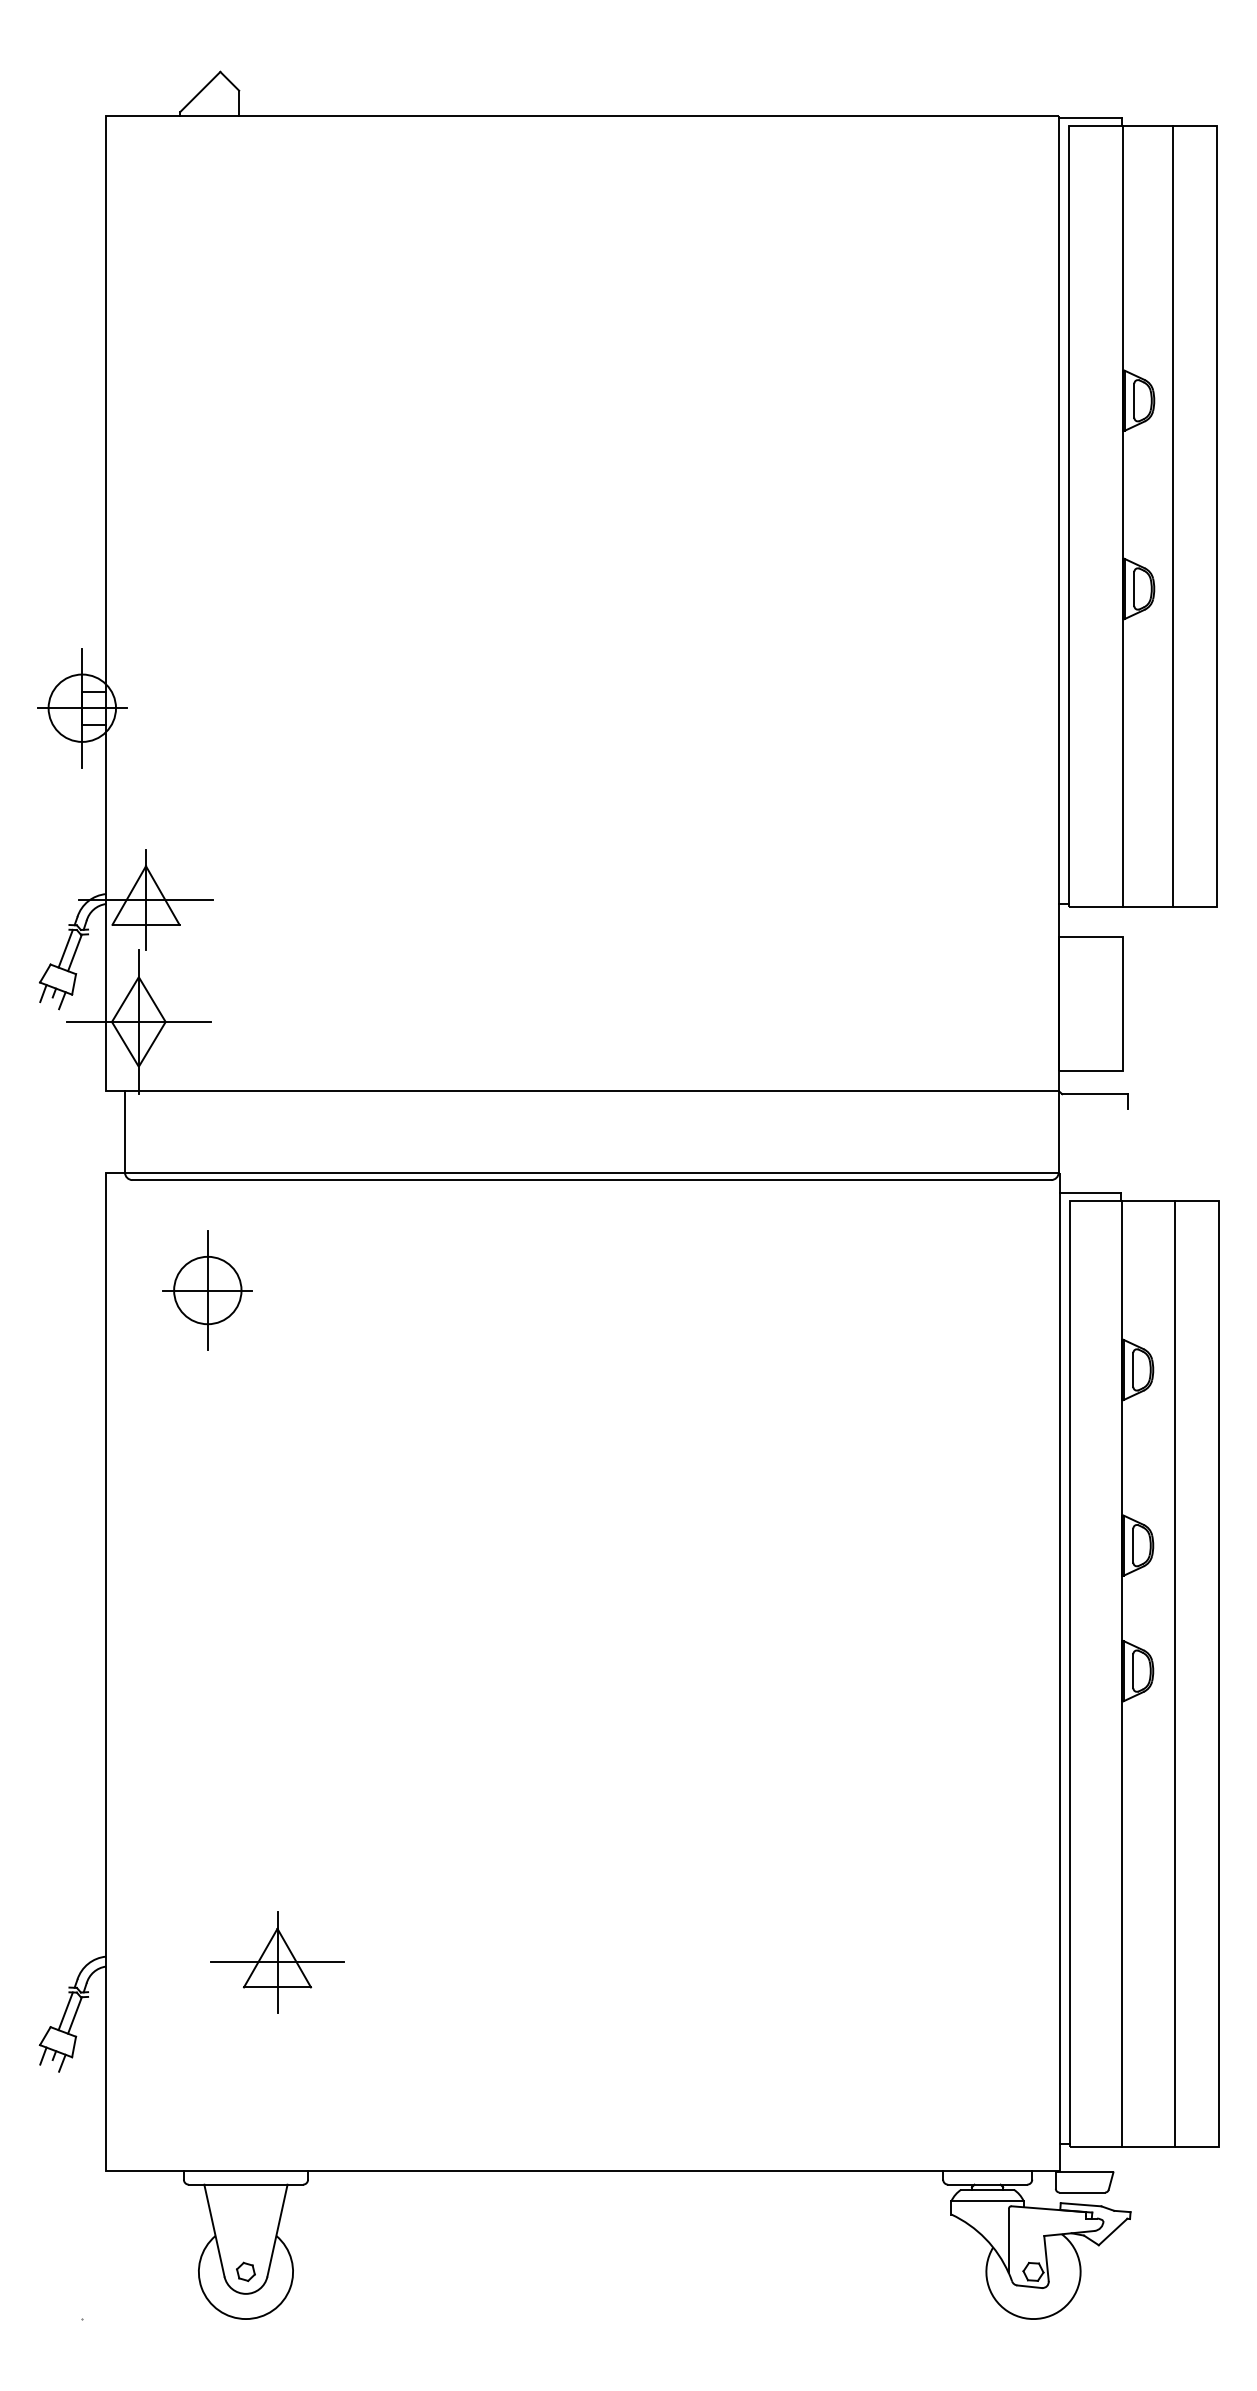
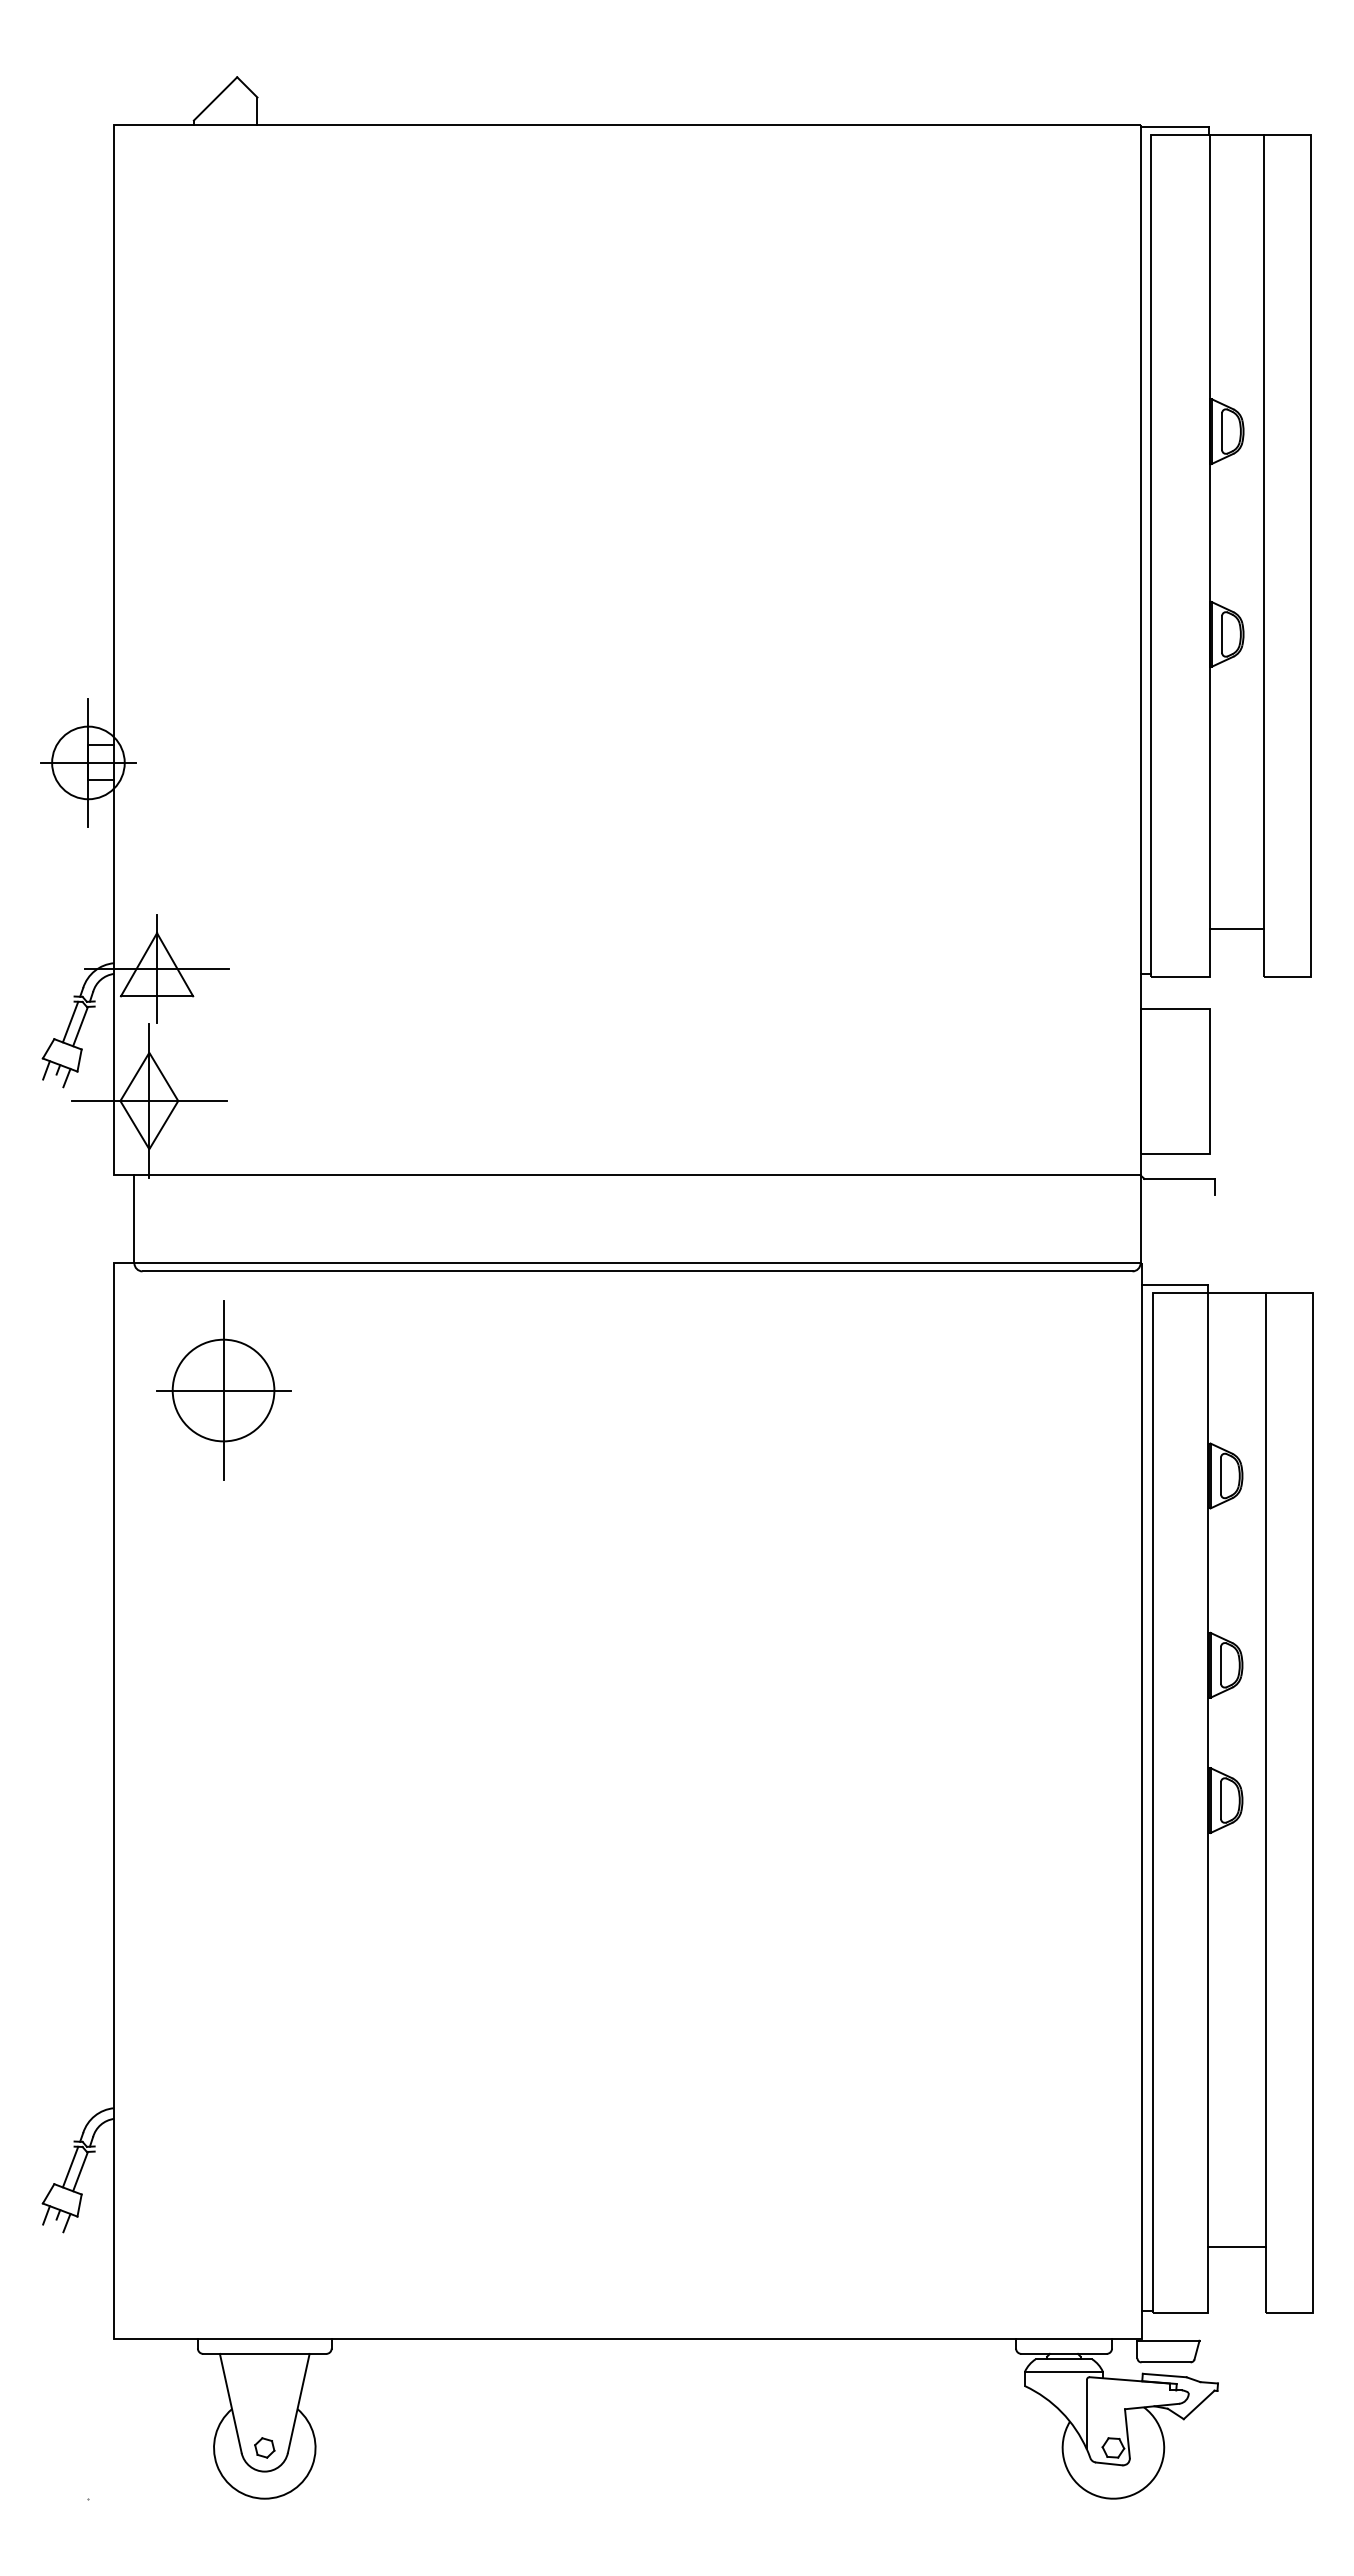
line: (1147, 906) -> (1236, 928), moved
part: (207, 1289) -> (223, 1389), size x1.4
part: (277, 1961) -> (298, 2113), removed
line: (1148, 2147) -> (1237, 2247), moved

